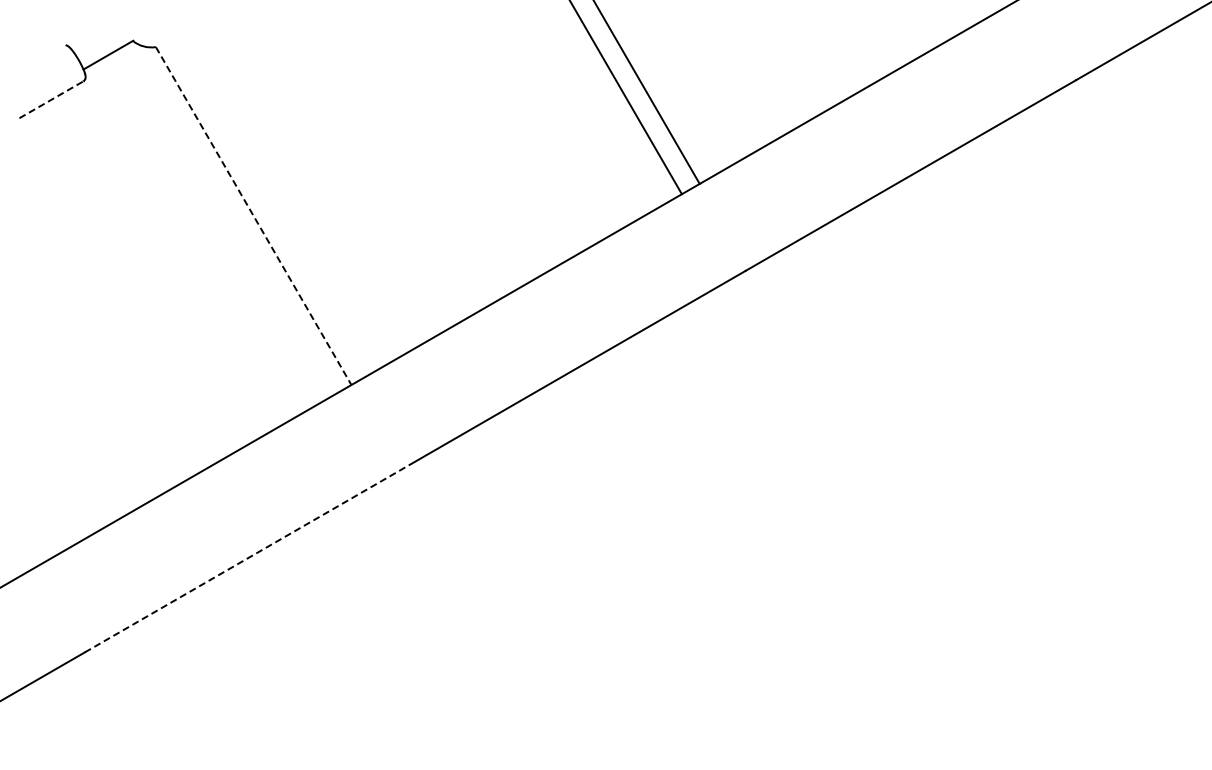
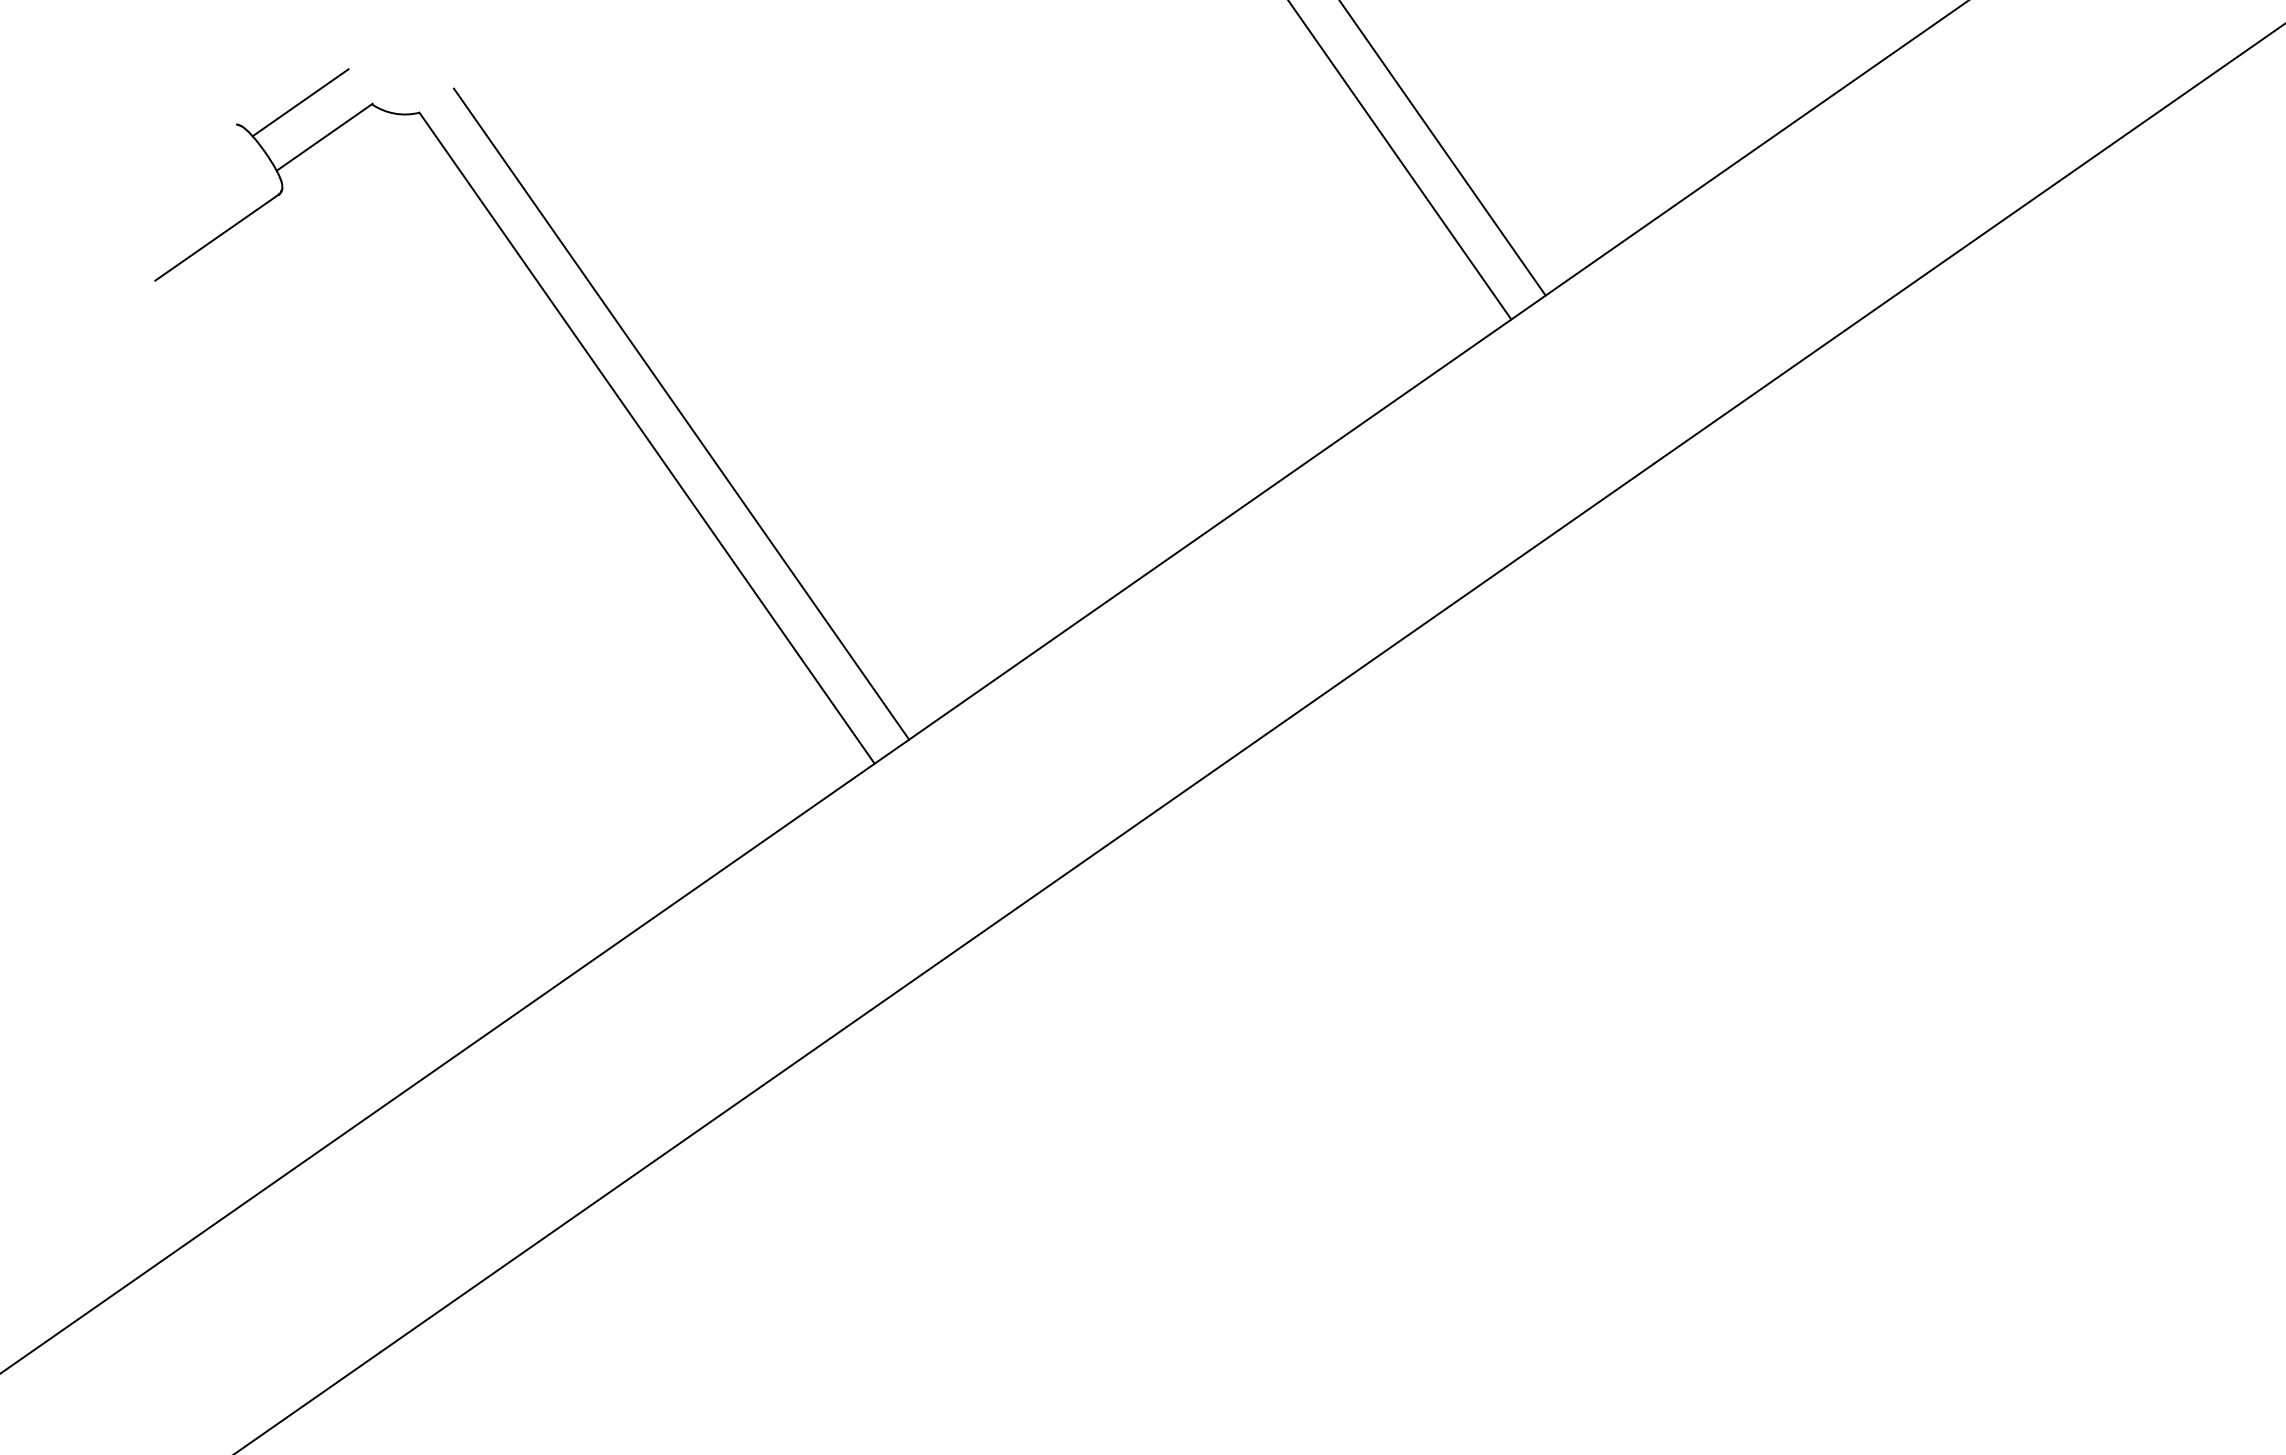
line: (97, 36) -> (299, 101), added
line: (51, 99) -> (216, 237), dashed -> solid
line: (271, 205) -> (681, 413), added
line: (253, 216) -> (646, 439), dashed -> solid
line: (249, 557) -> (697, 1131), dashed -> solid

